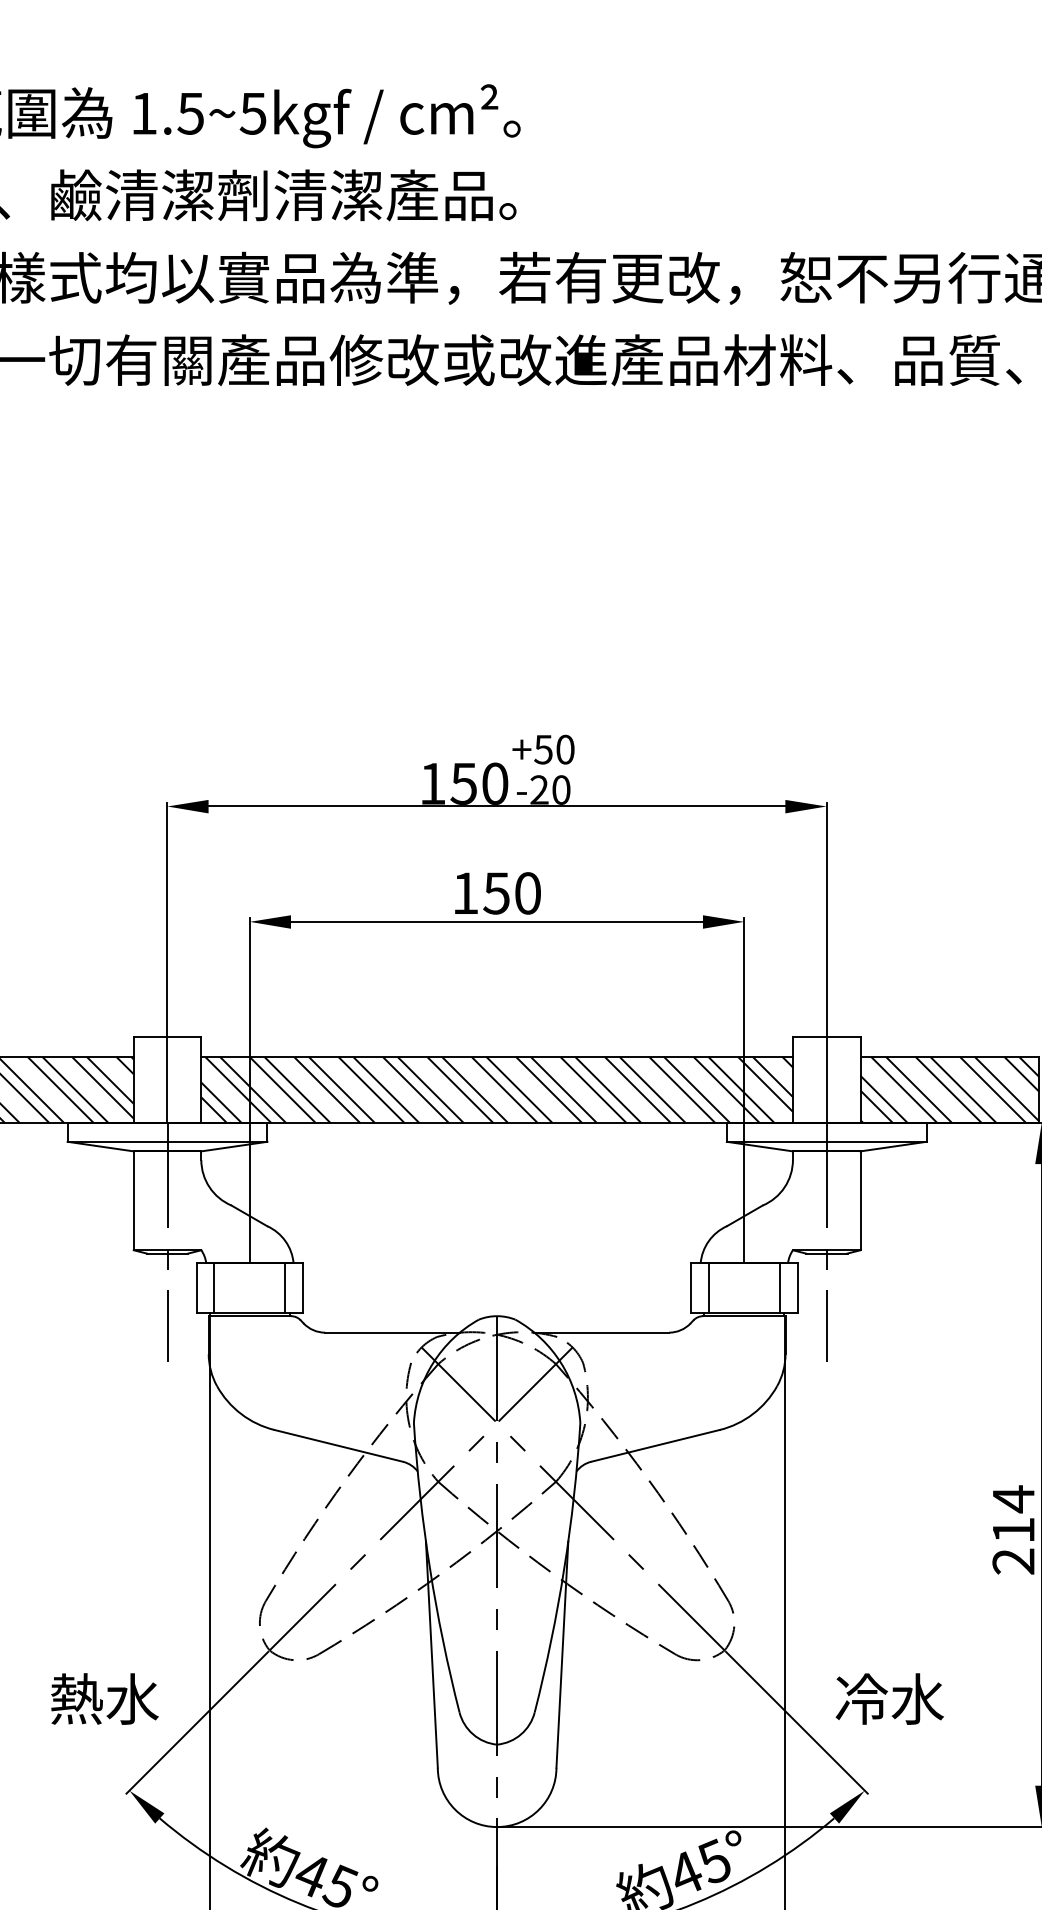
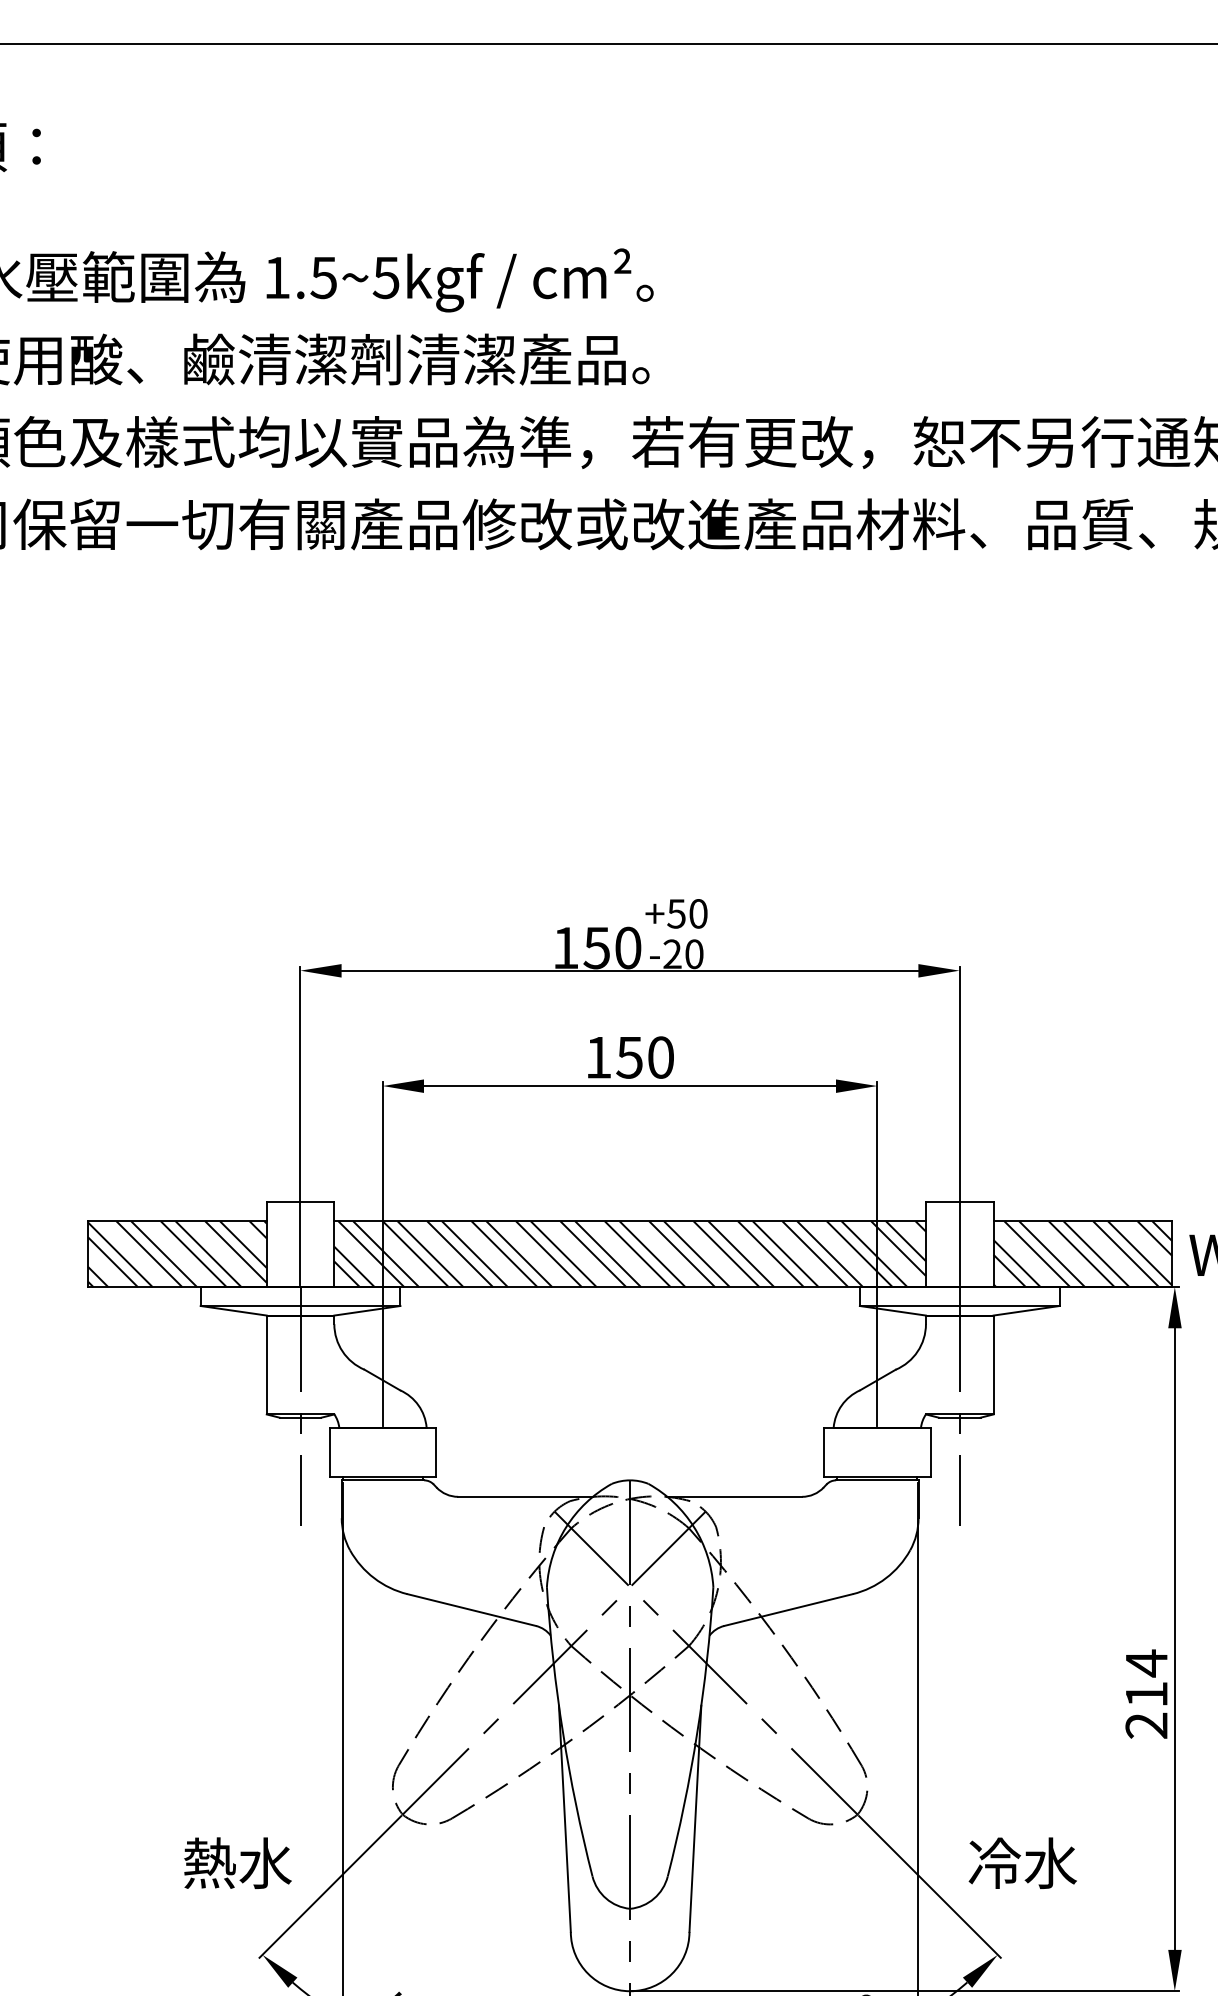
line: (214, 1288) -> (347, 1452), removed
line: (285, 1288) -> (418, 1452), removed
line: (708, 1288) -> (841, 1452), removed
line: (779, 1288) -> (912, 1452), removed

